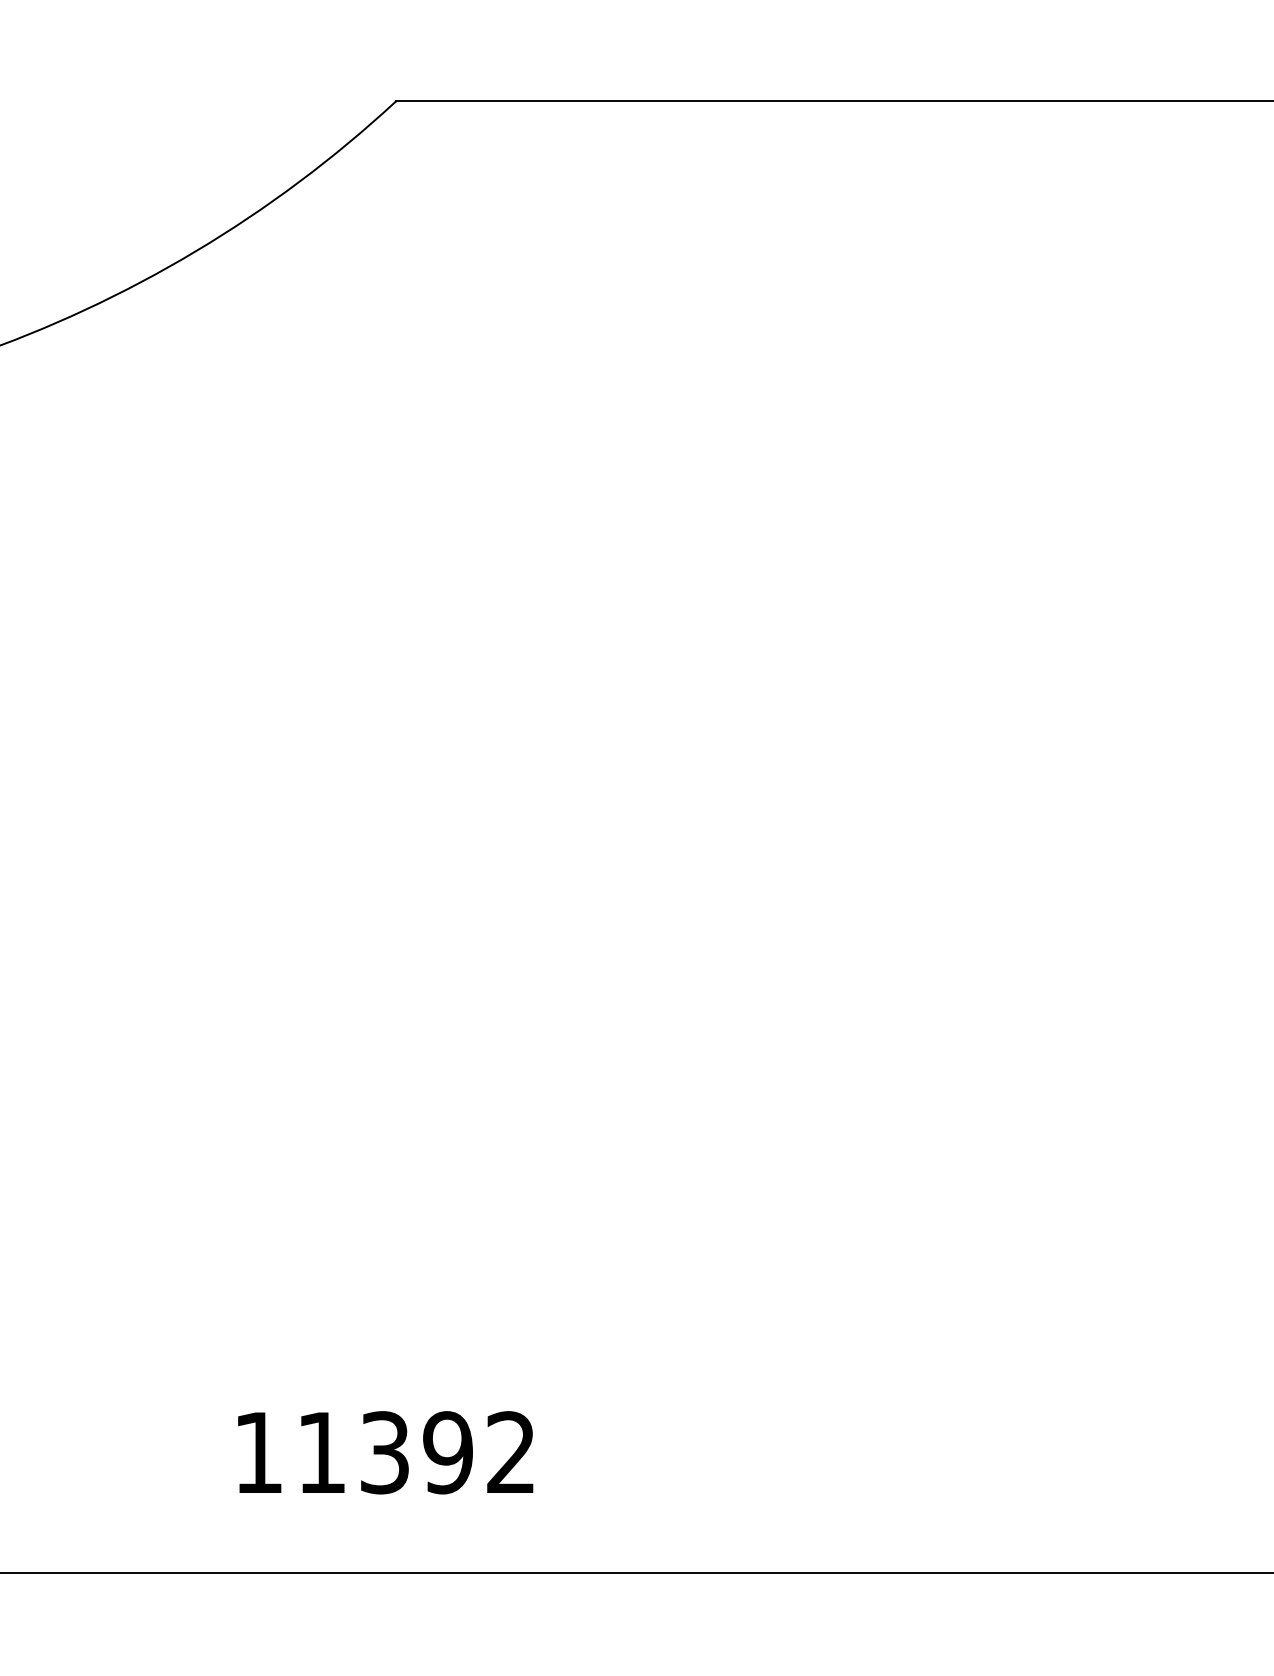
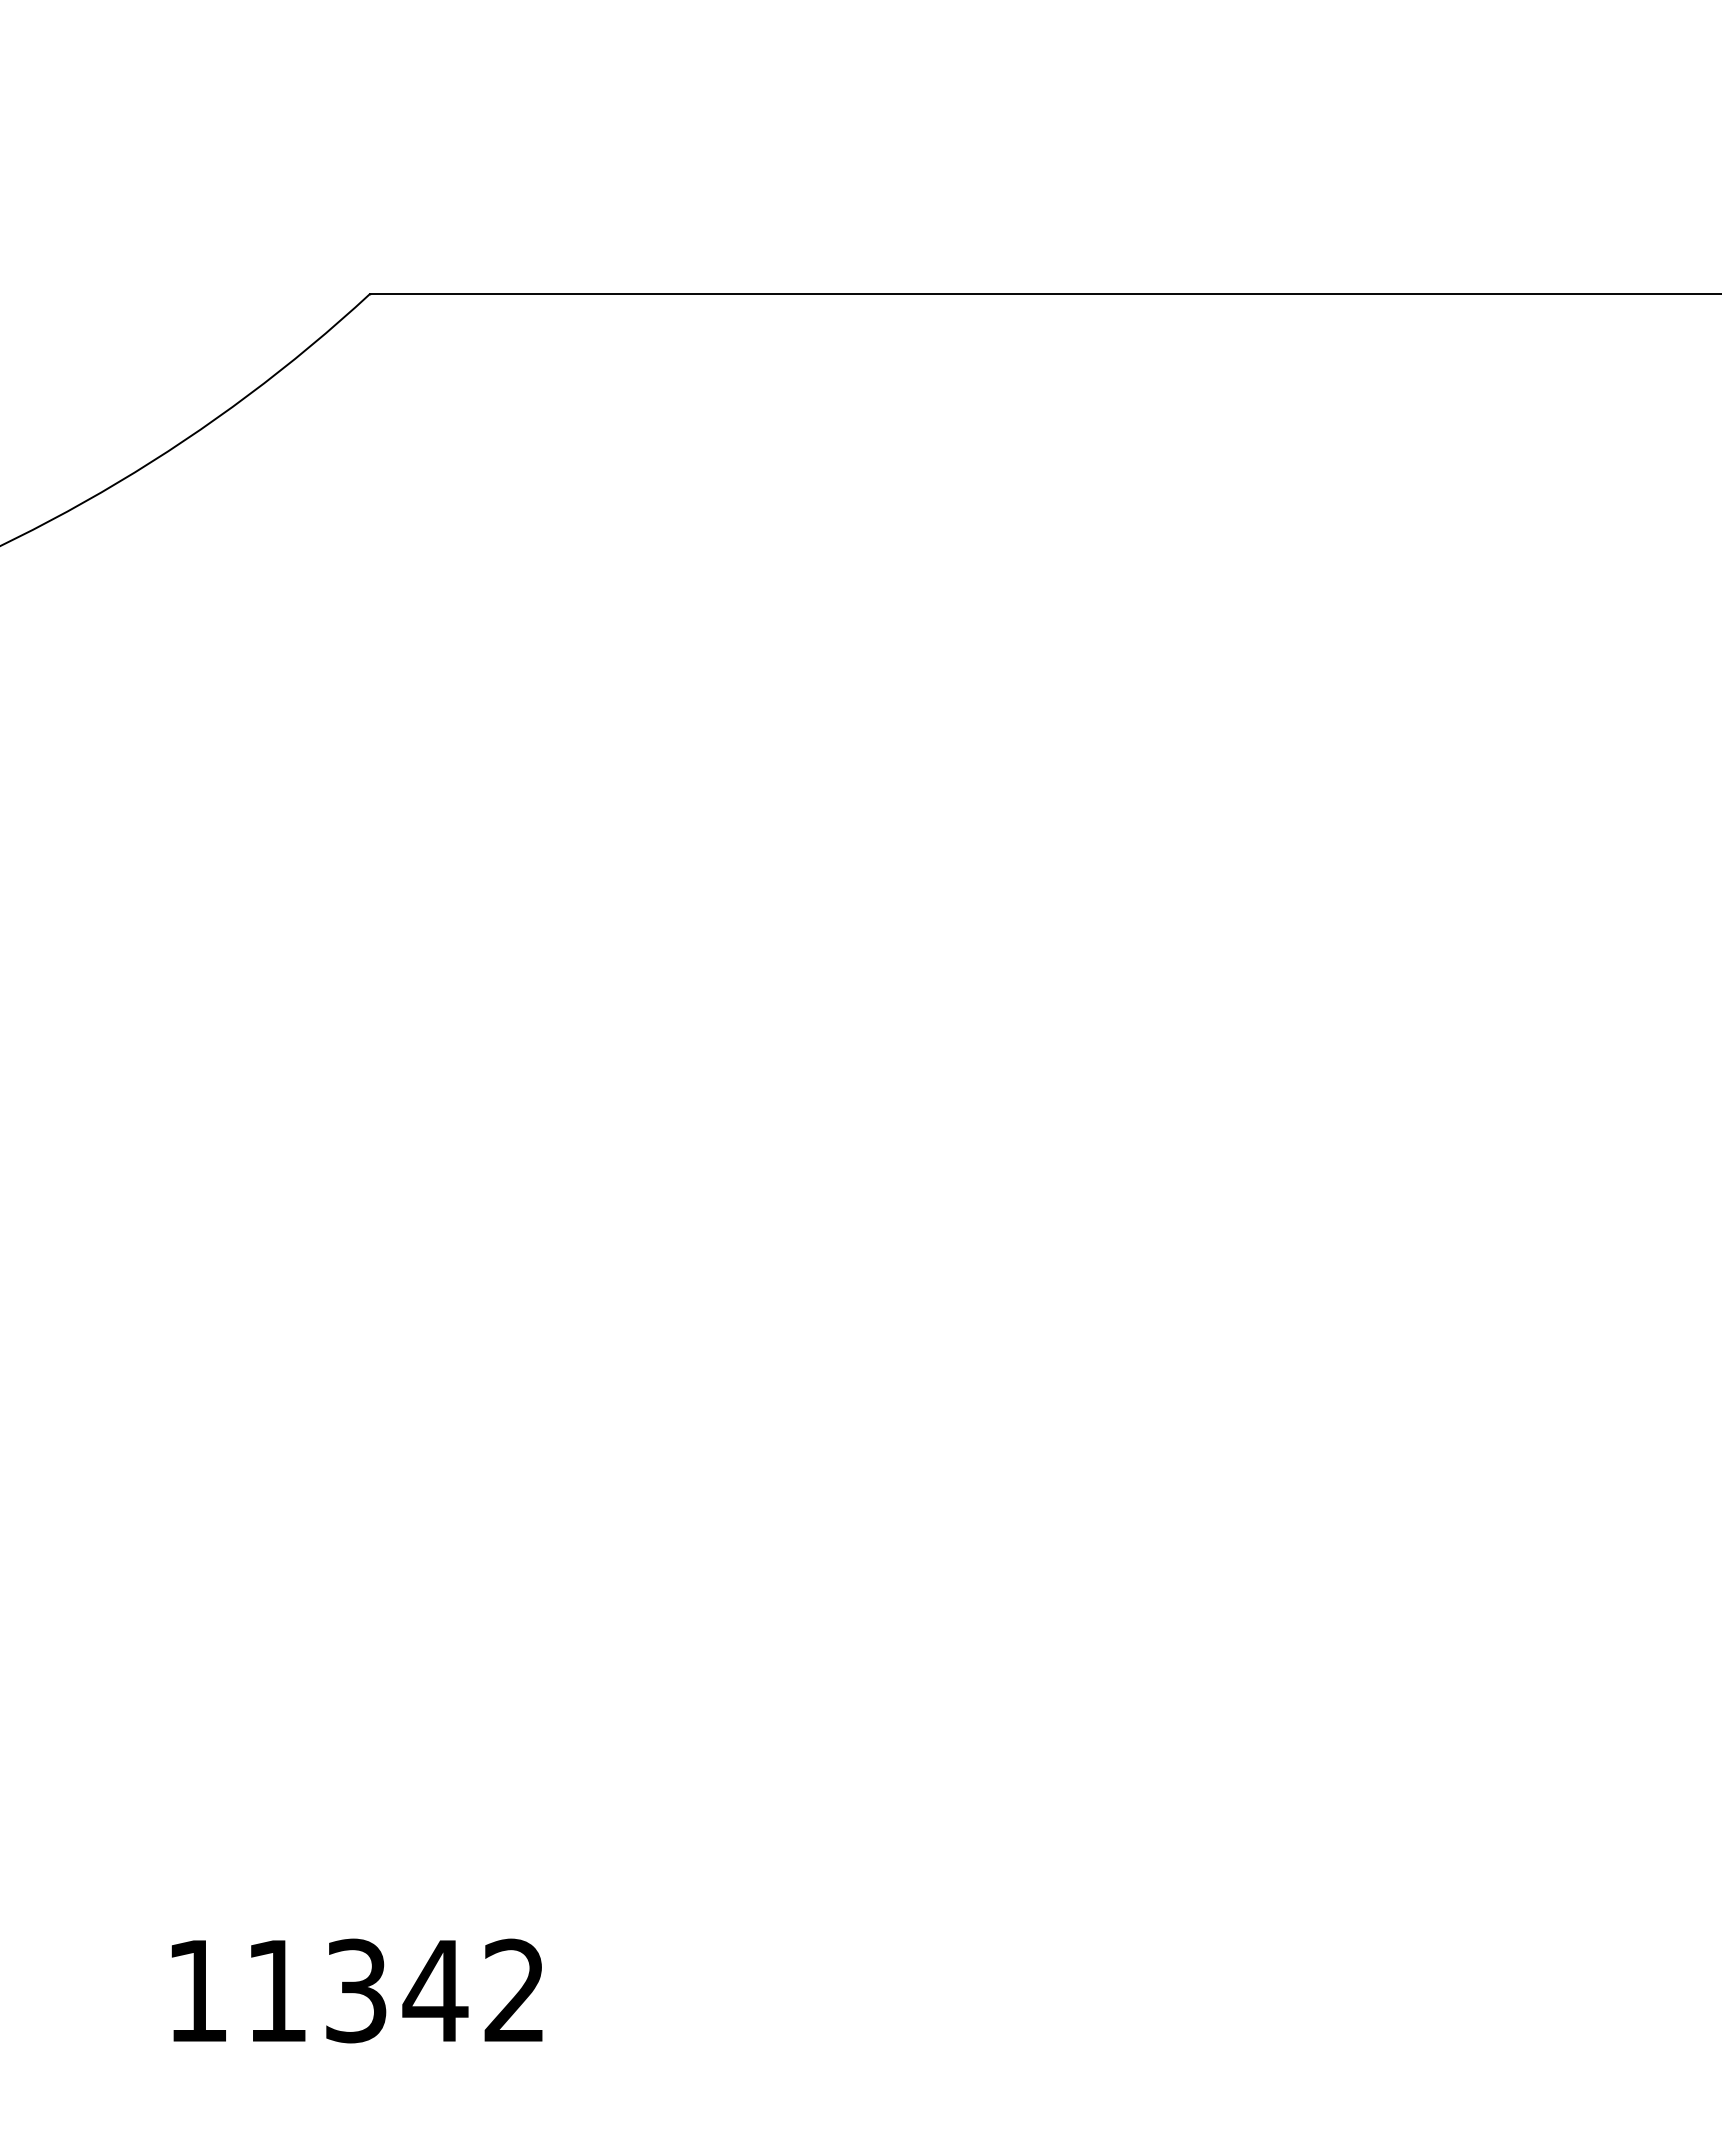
text: (448, 1452) -> (435, 1990), 11392 -> 11342

